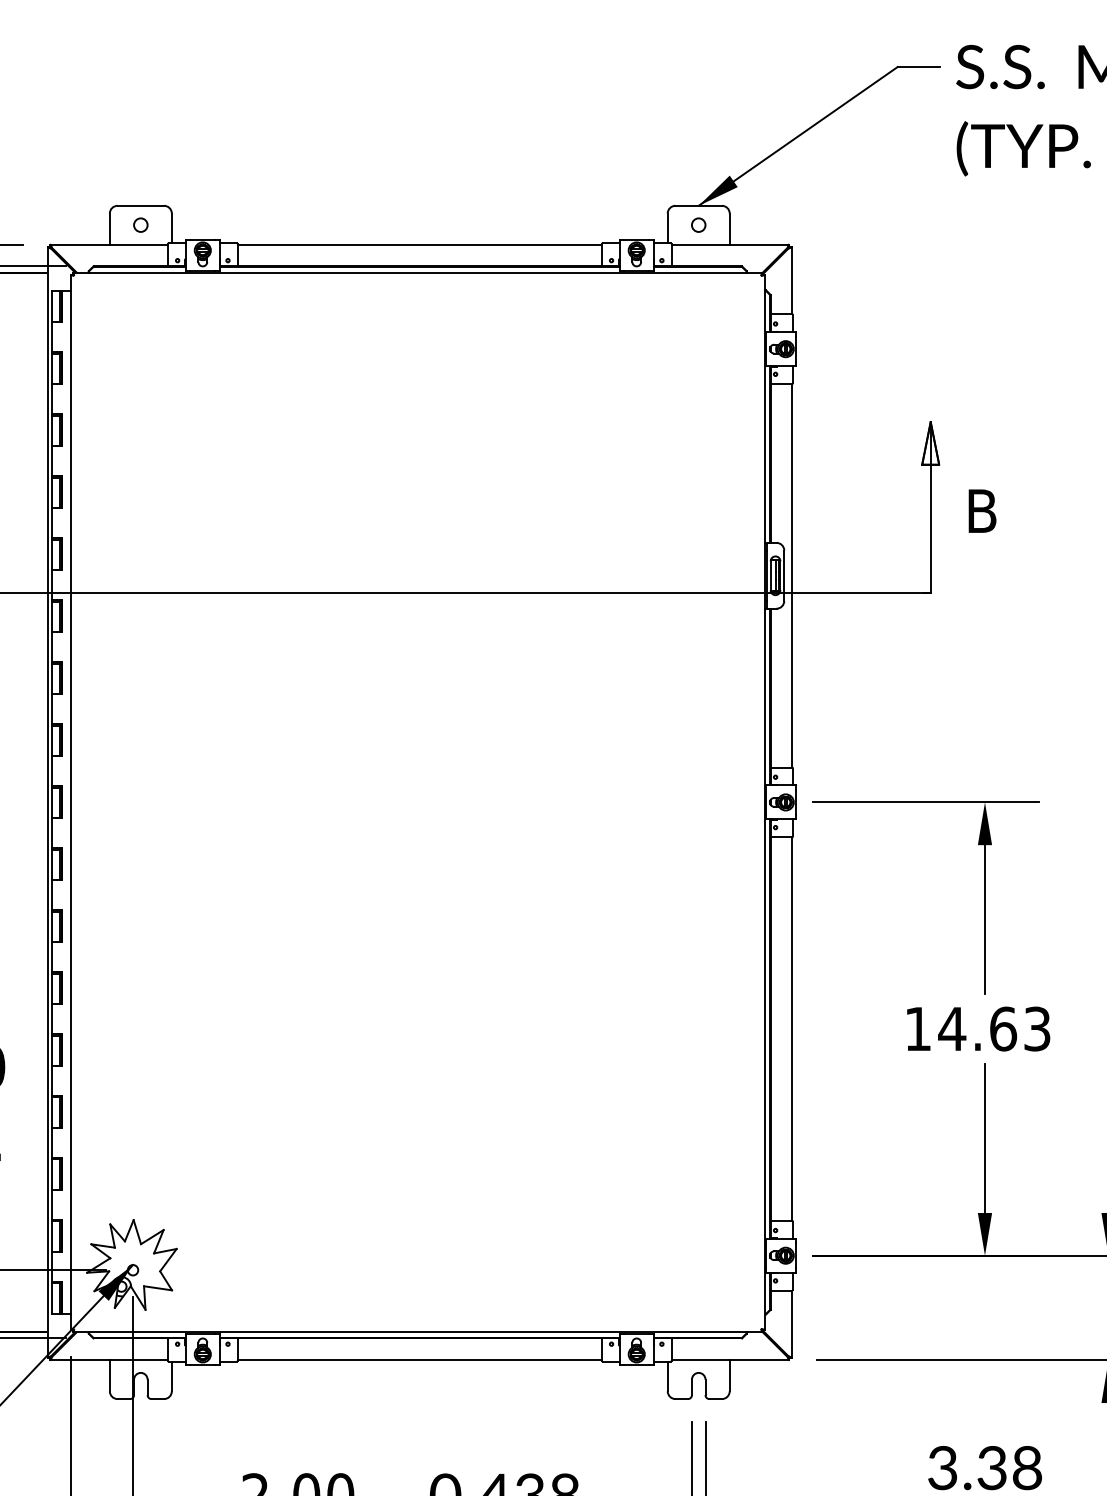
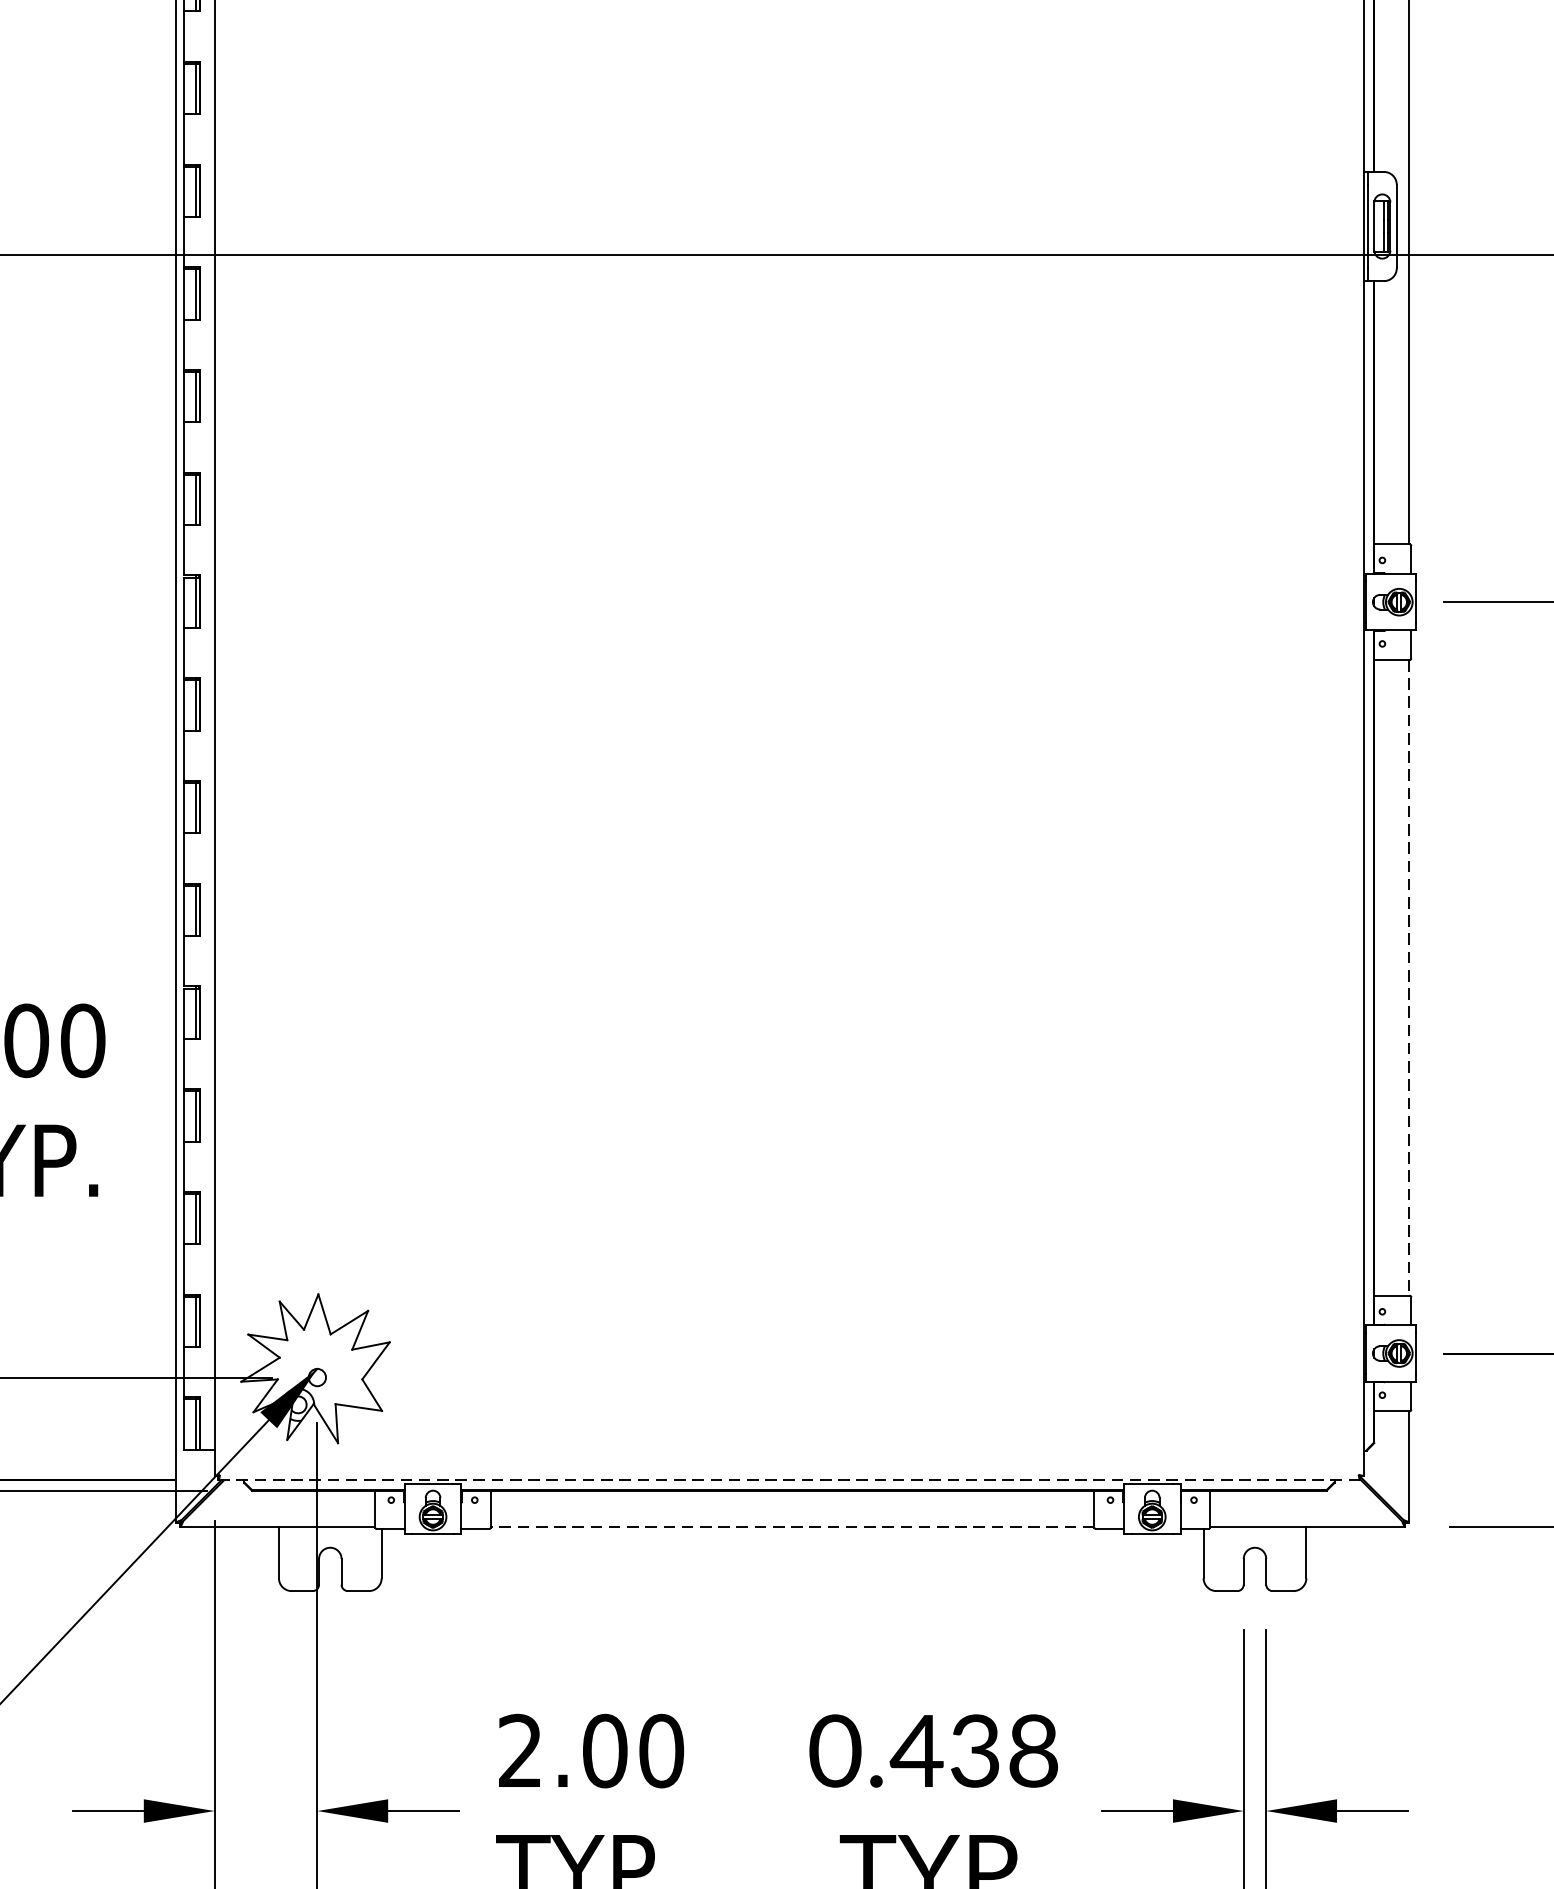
line: (791, 1029) -> (1408, 978), solid -> dashed
line: (417, 1332) -> (788, 1480), solid -> dashed
line: (419, 1360) -> (792, 1527), solid -> dashed

